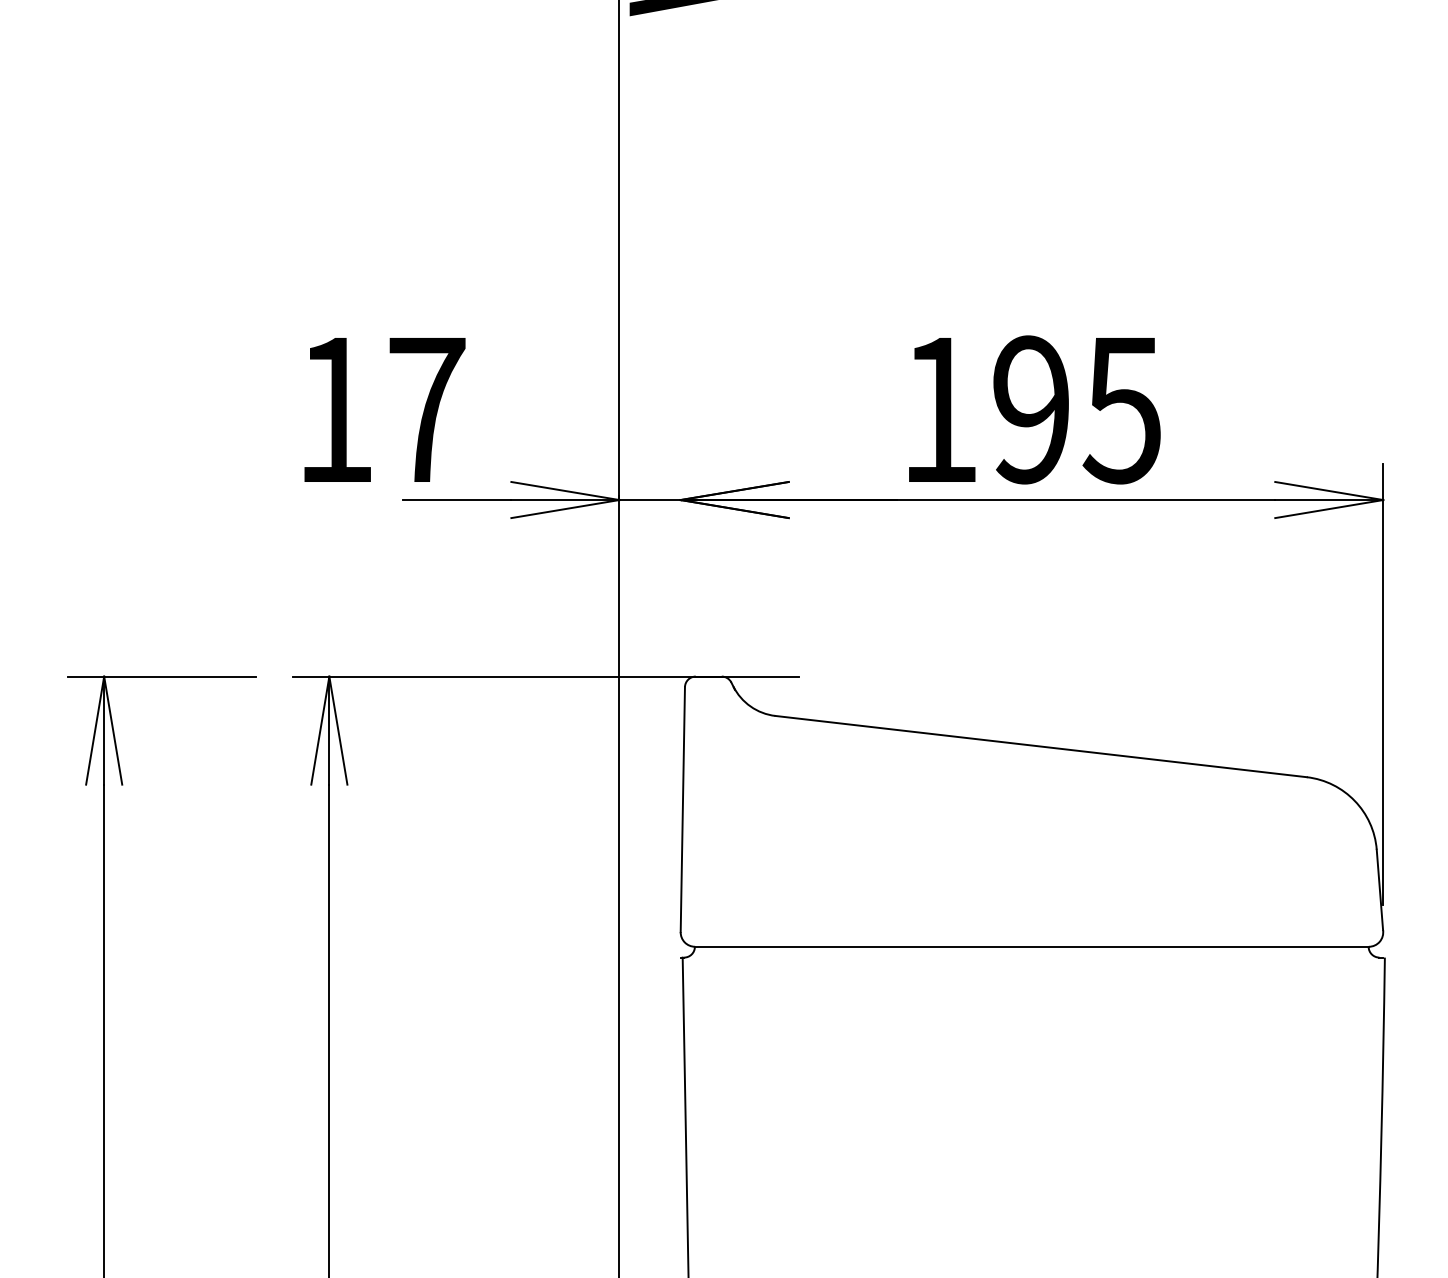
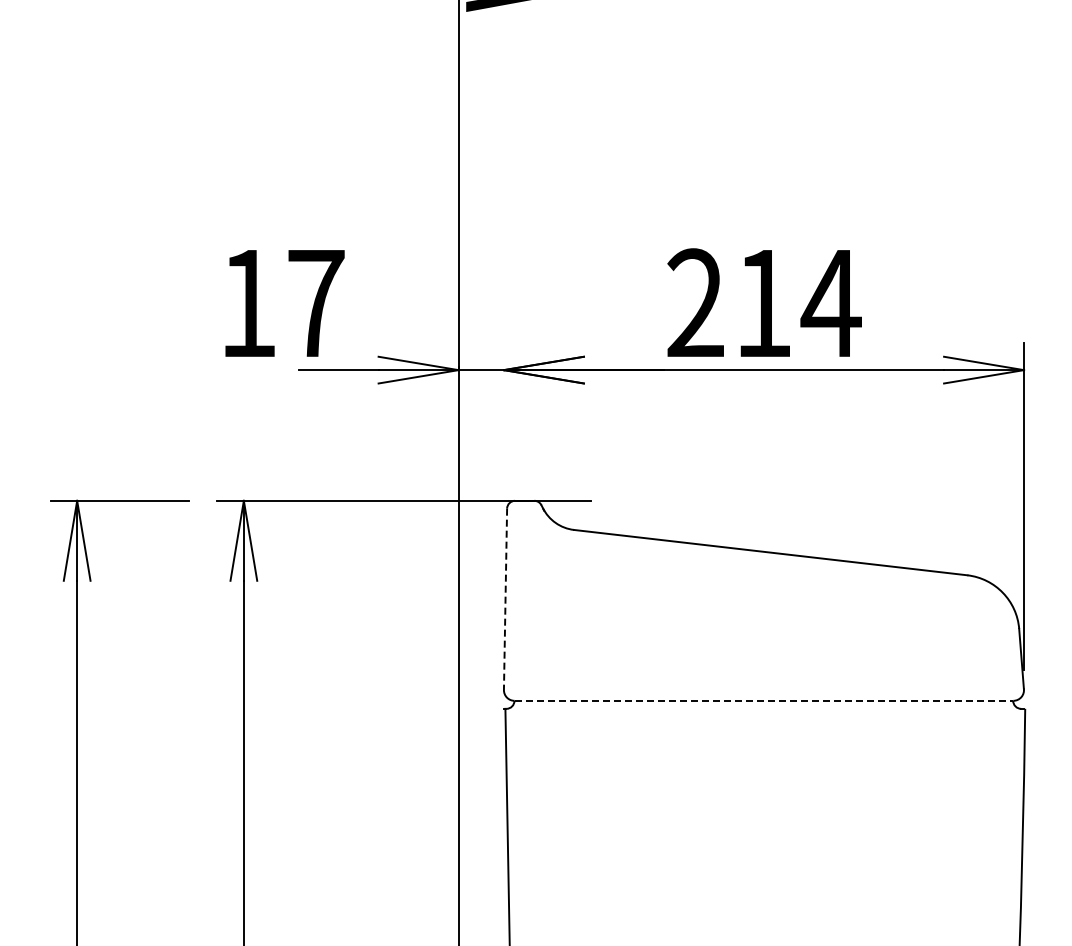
text: (1032, 410) -> (764, 303), 195 -> 214
line: (682, 809) -> (505, 599), solid -> dashed
line: (1032, 946) -> (764, 700), solid -> dashed

